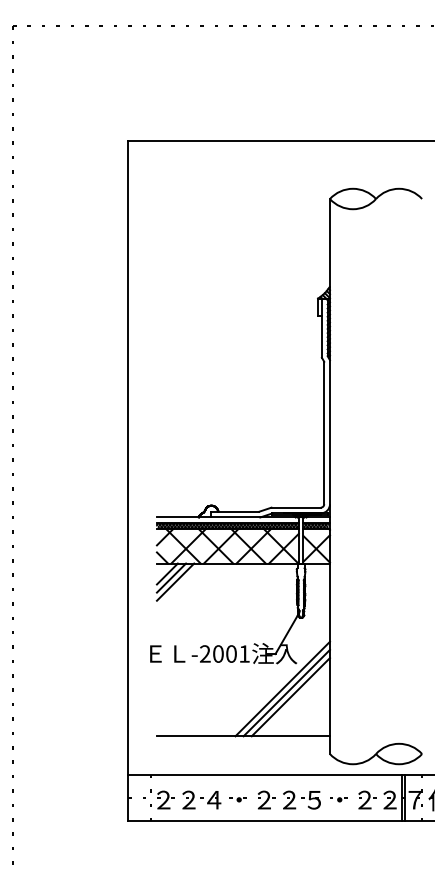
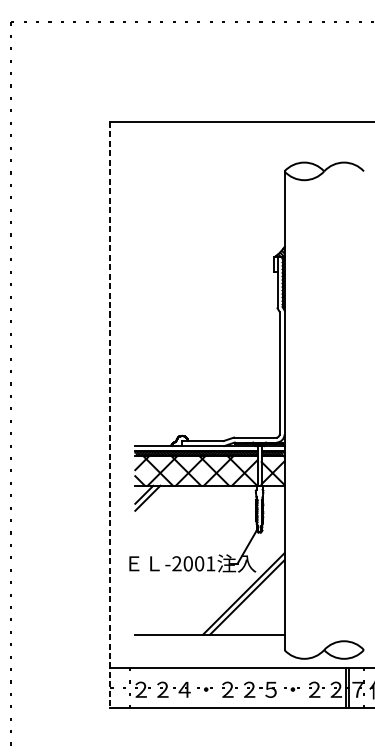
line: (128, 481) -> (110, 415), solid -> dashed
line: (175, 581) -> (151, 501), removed
line: (290, 697) -> (250, 601), removed

